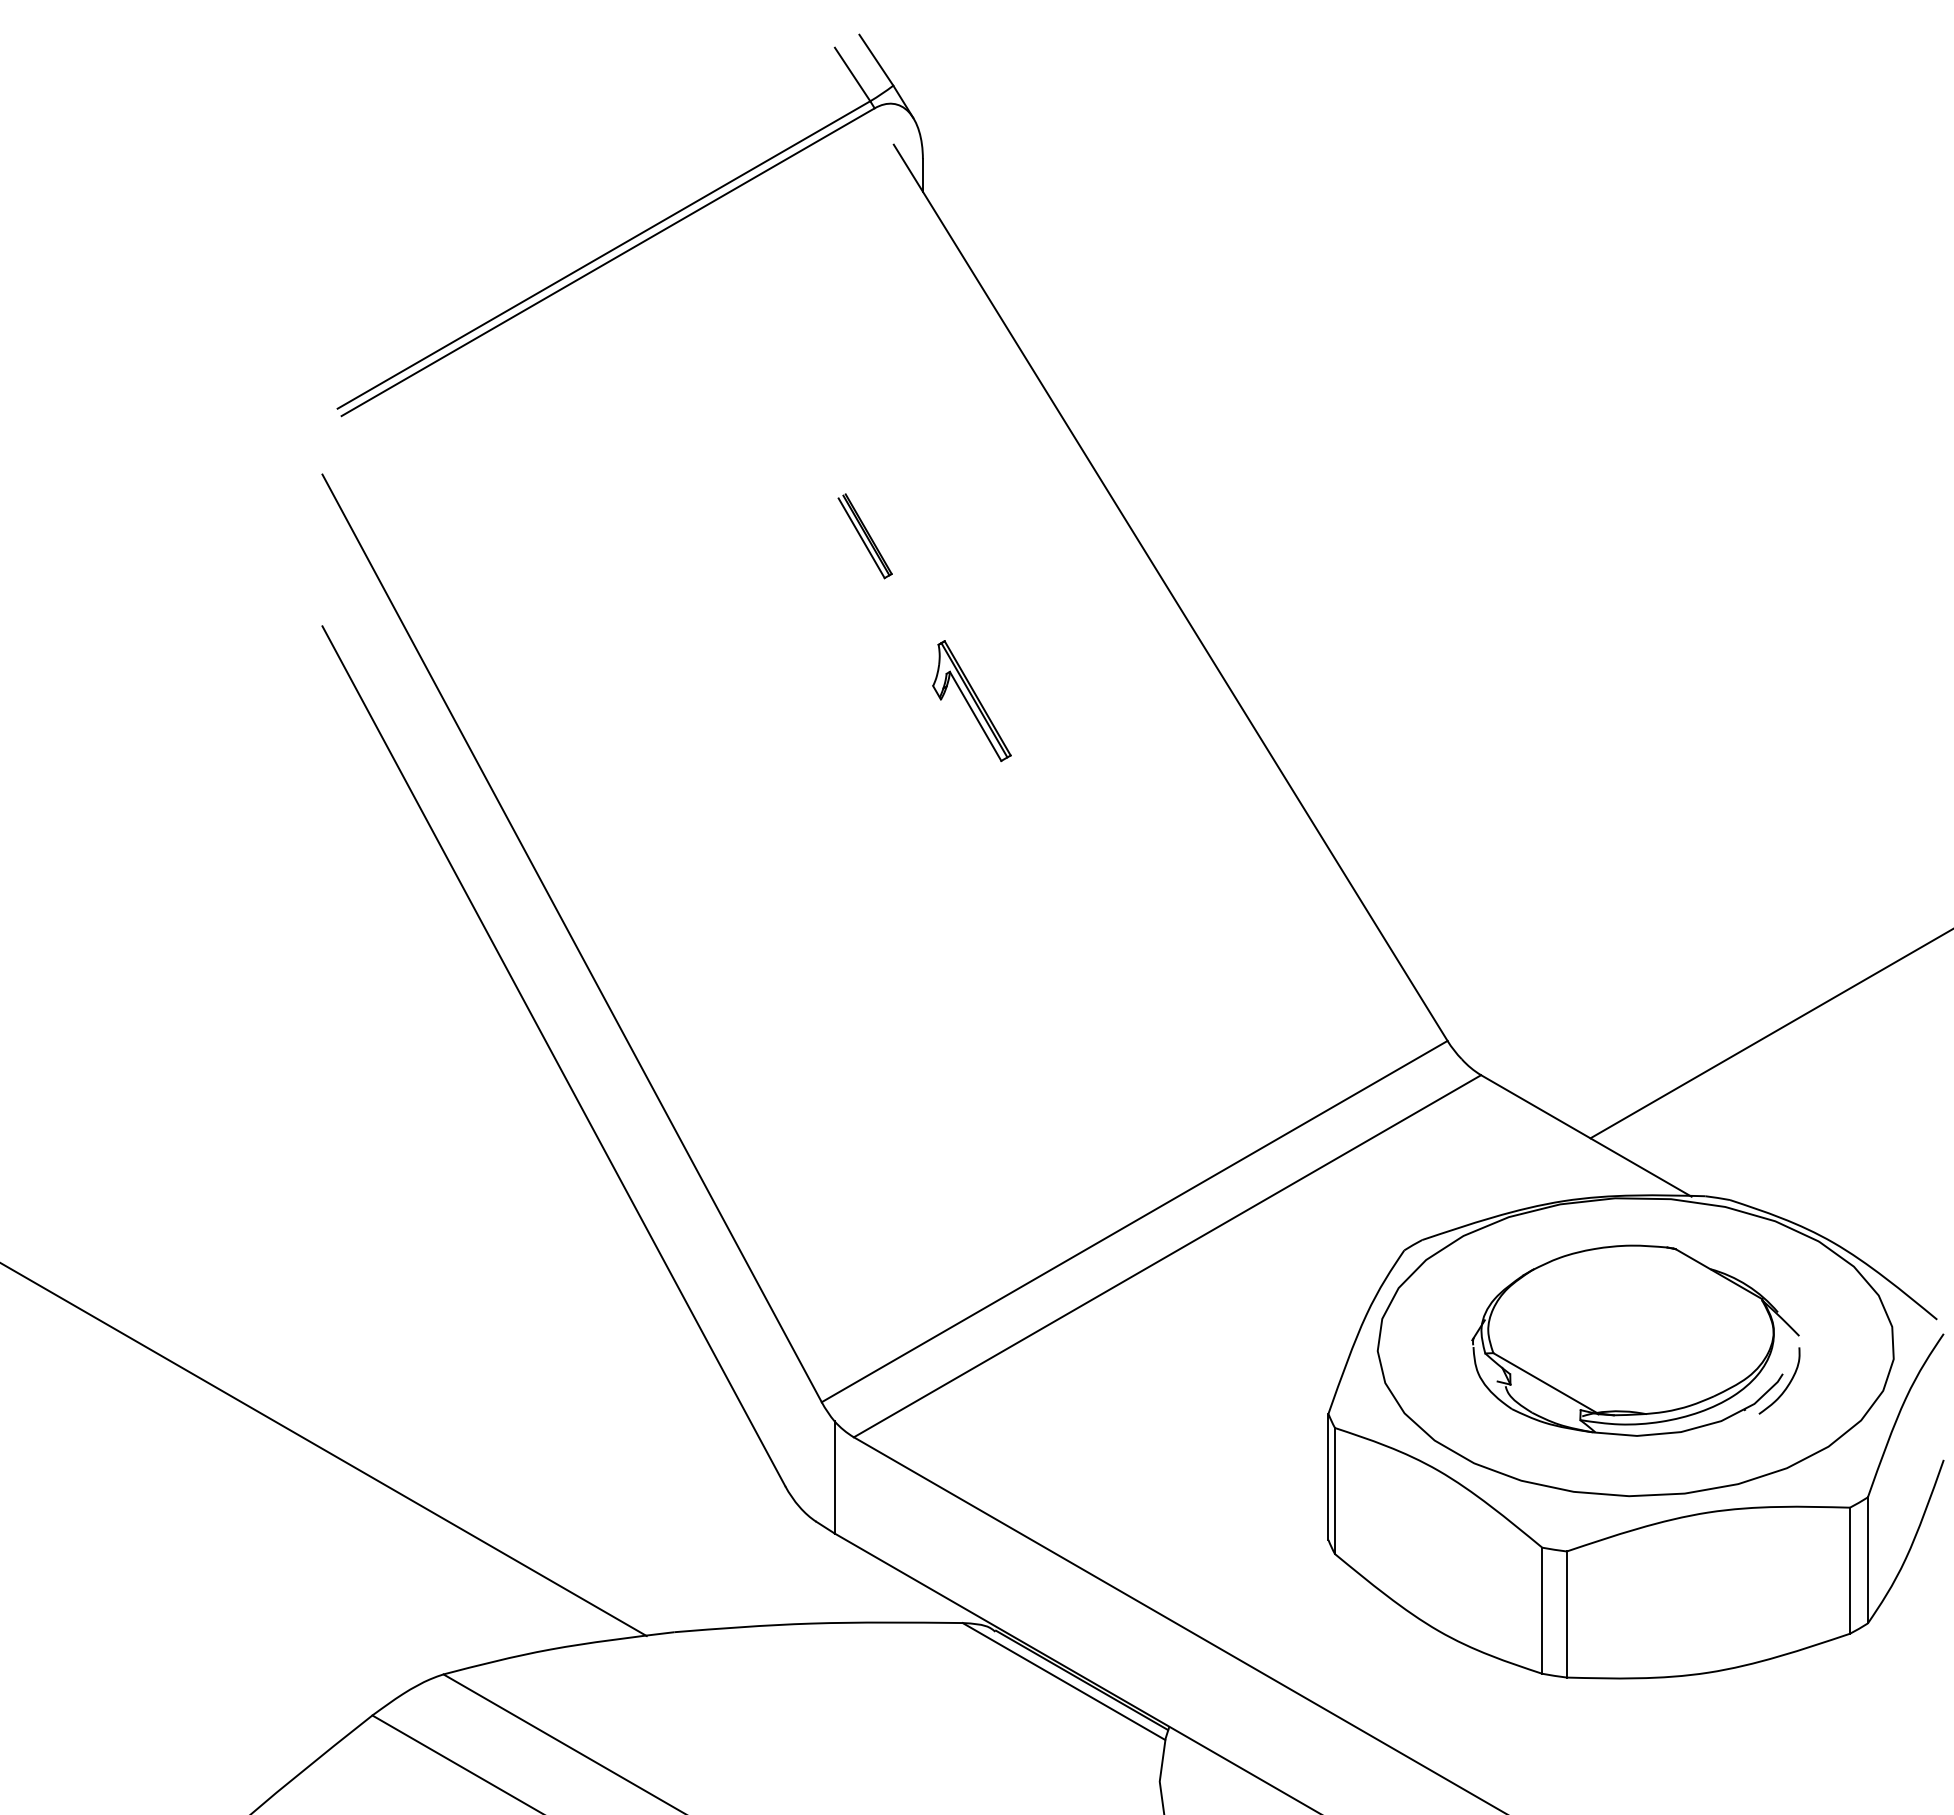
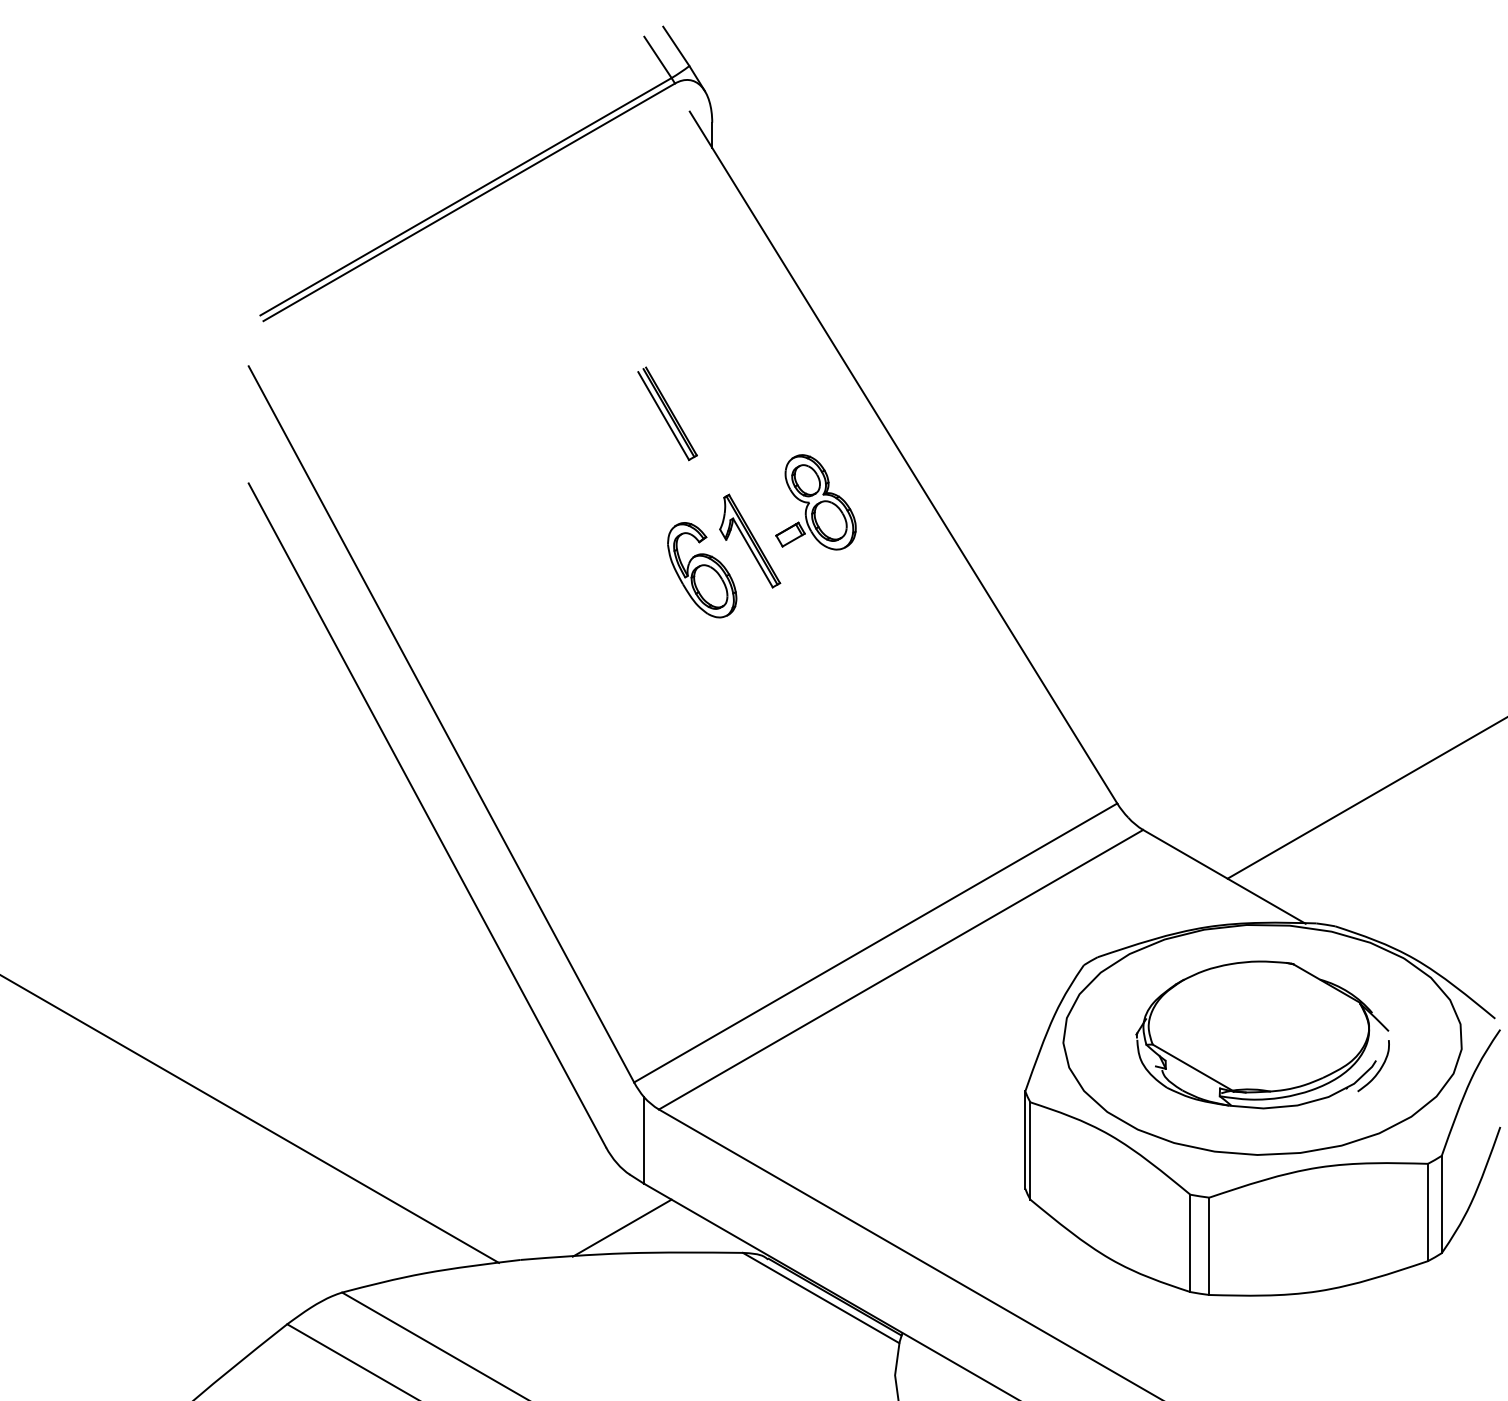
part: (865, 536) -> (667, 414), size x1.43
part: (1056, 650) -> (815, 502), added
part: (909, 738) -> (701, 570), added
line: (806, 1590) -> (622, 1227), added

